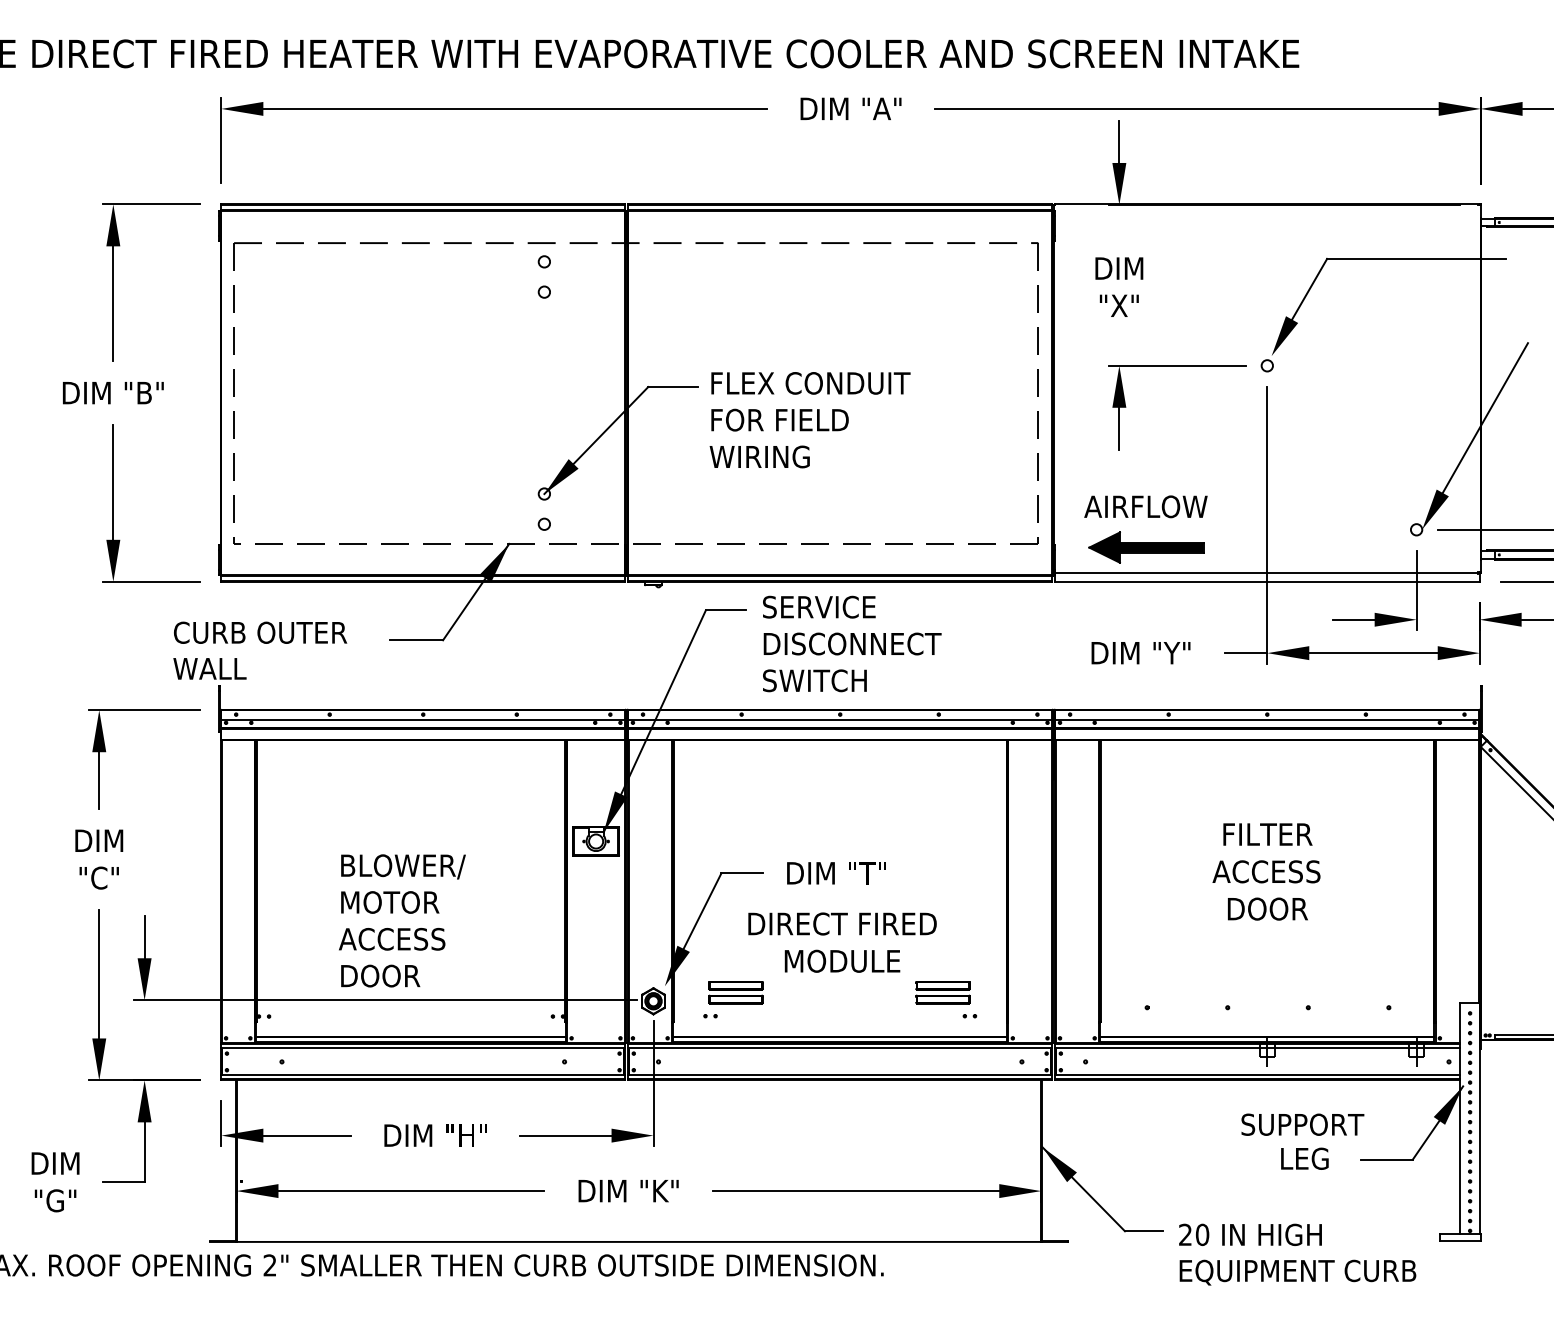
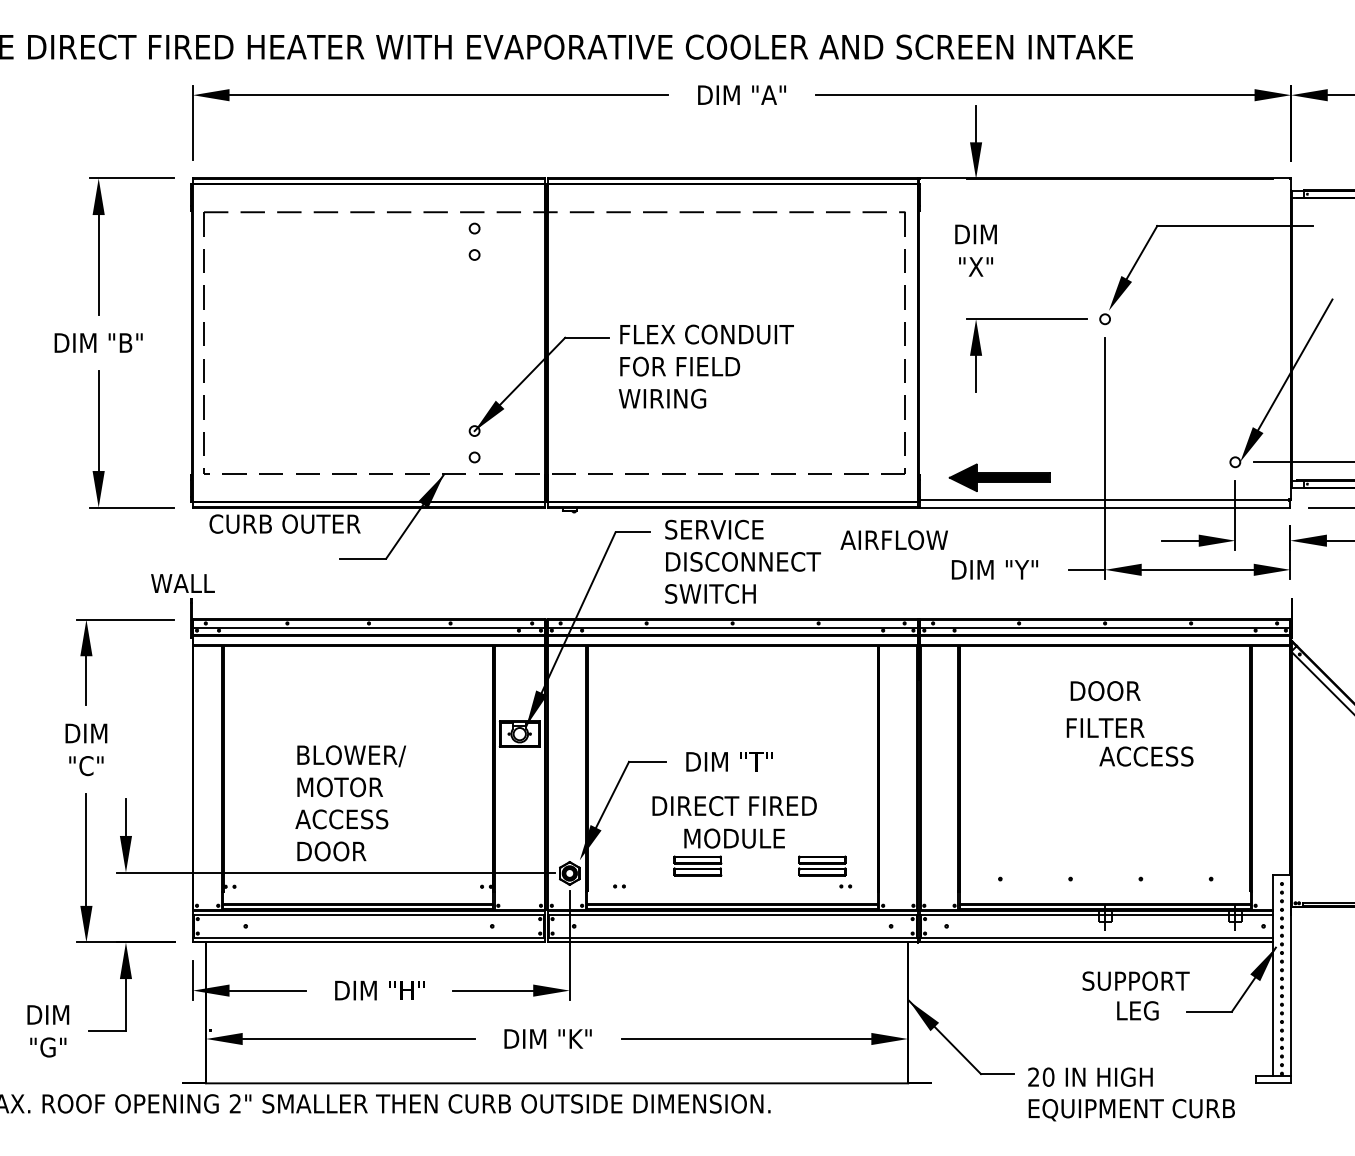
text: (1145, 507) -> (893, 540), moved
text: (259, 632) -> (284, 523), moved
text: (1266, 871) -> (1146, 756), moved
text: (1267, 909) -> (1105, 691), moved
part: (735, 992) -> (697, 865), moved

